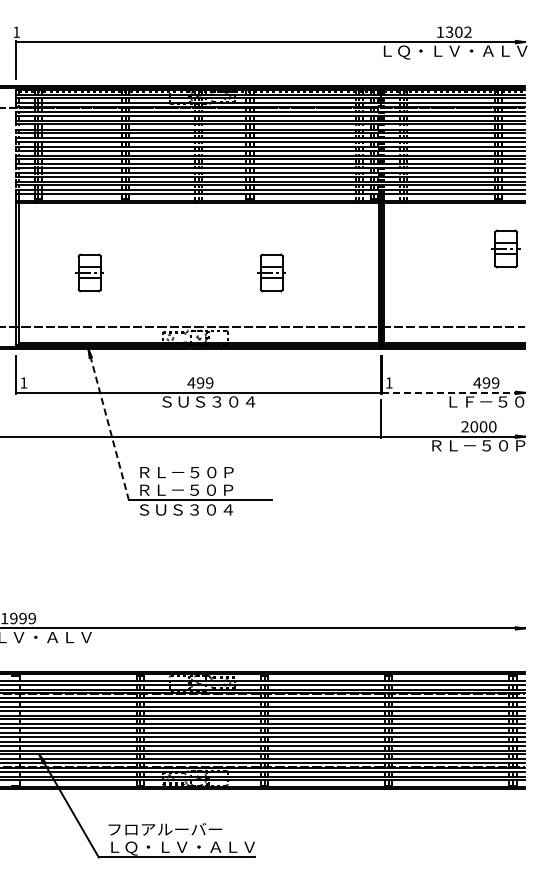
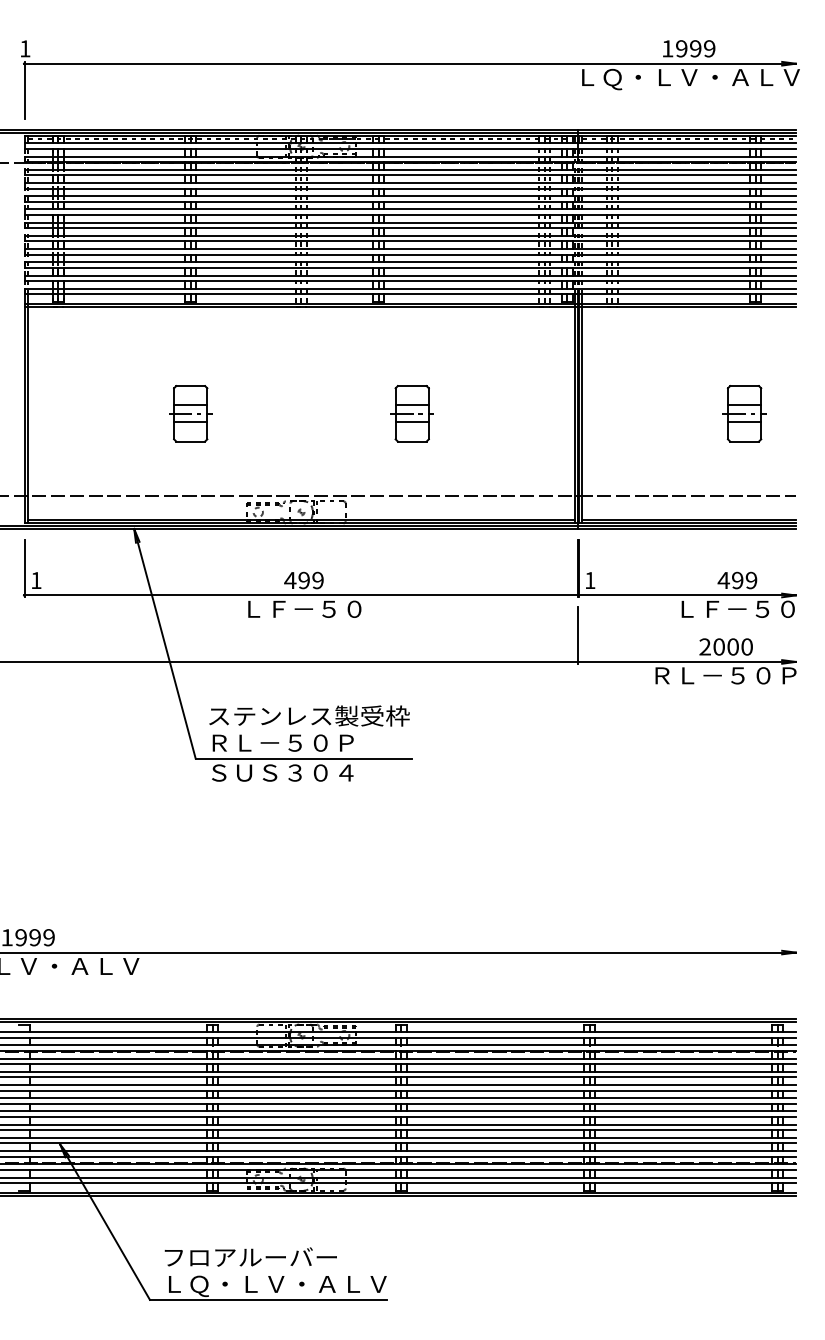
text: (458, 31) -> (695, 47), 1302 -> 1999
part: (505, 248) -> (743, 413), moved
part: (89, 272) -> (190, 413), moved
line: (453, 392) -> (687, 594), dashed -> solid
text: (208, 401) -> (316, 608), ＳＵＳ３０４ -> ＬＦ－５０
line: (108, 424) -> (164, 643), dashed -> solid
text: (204, 472) -> (310, 716), ＲＬ－５０Ｐ -> ステンレス製受枠

